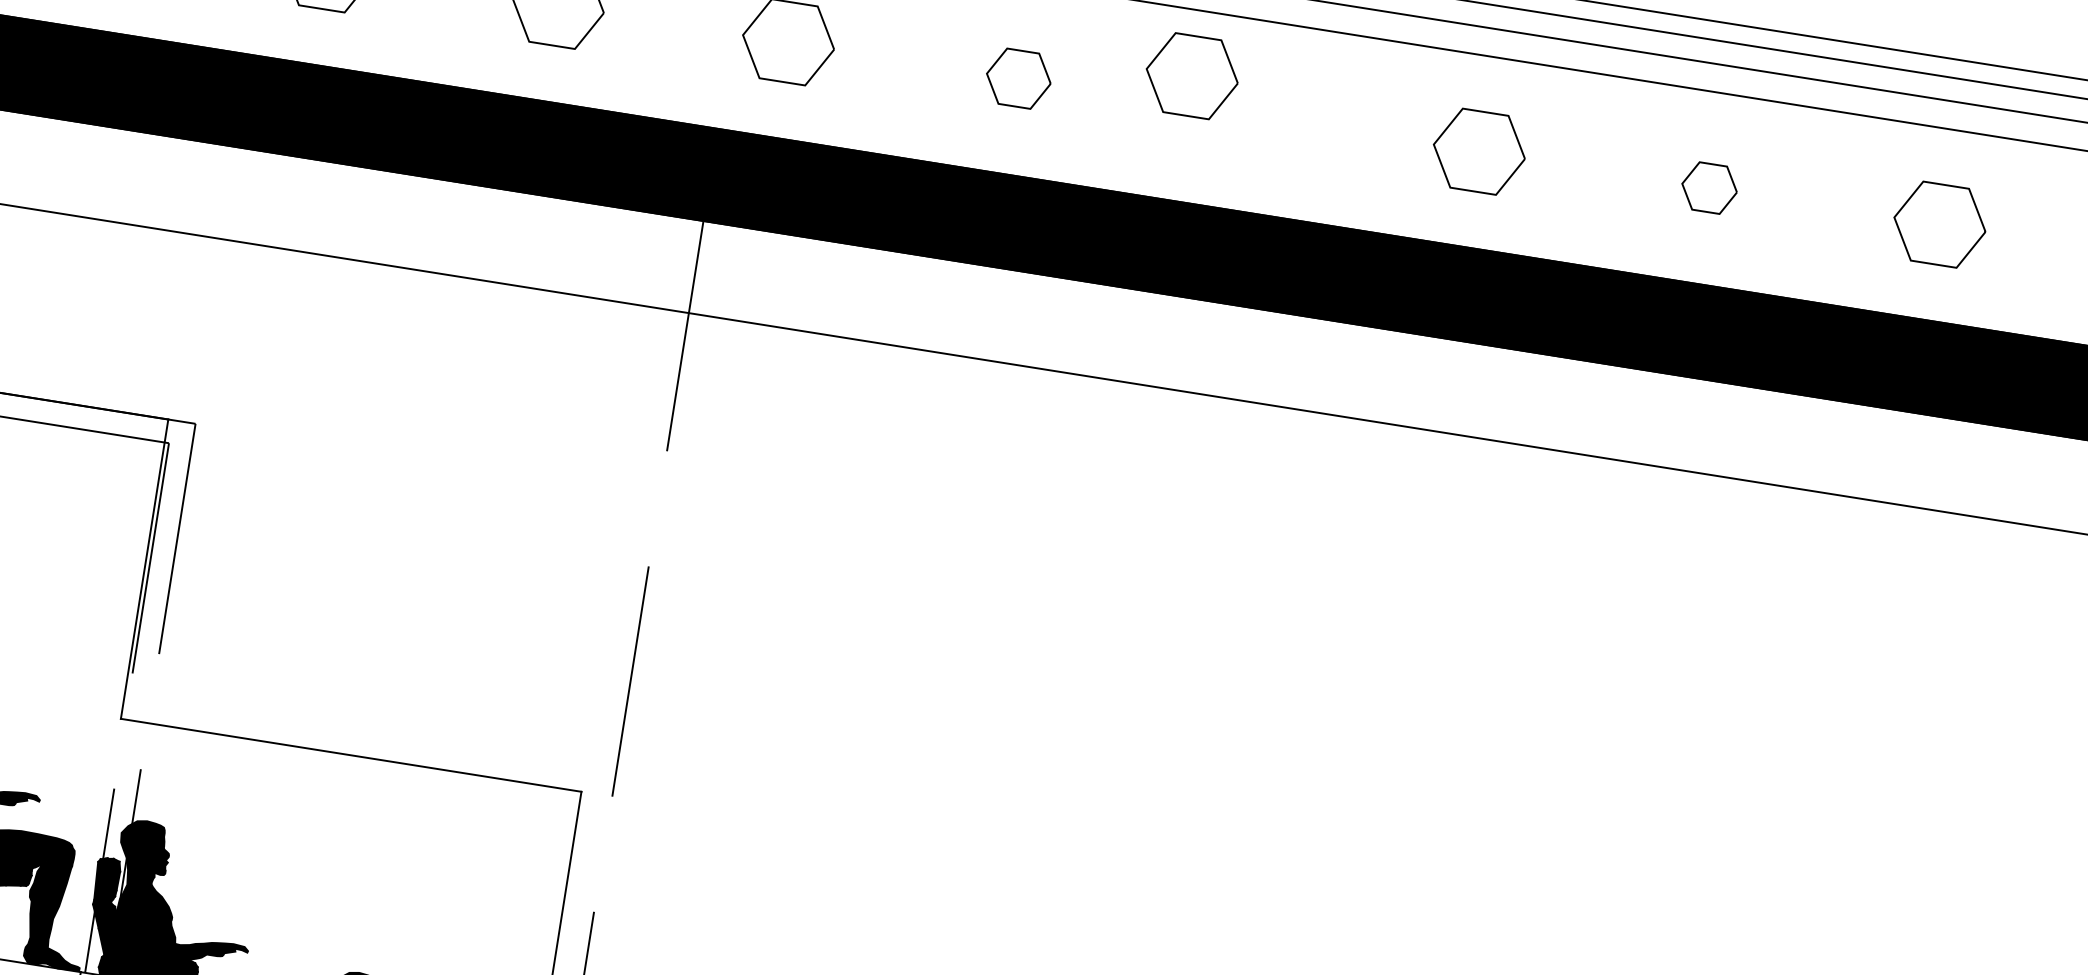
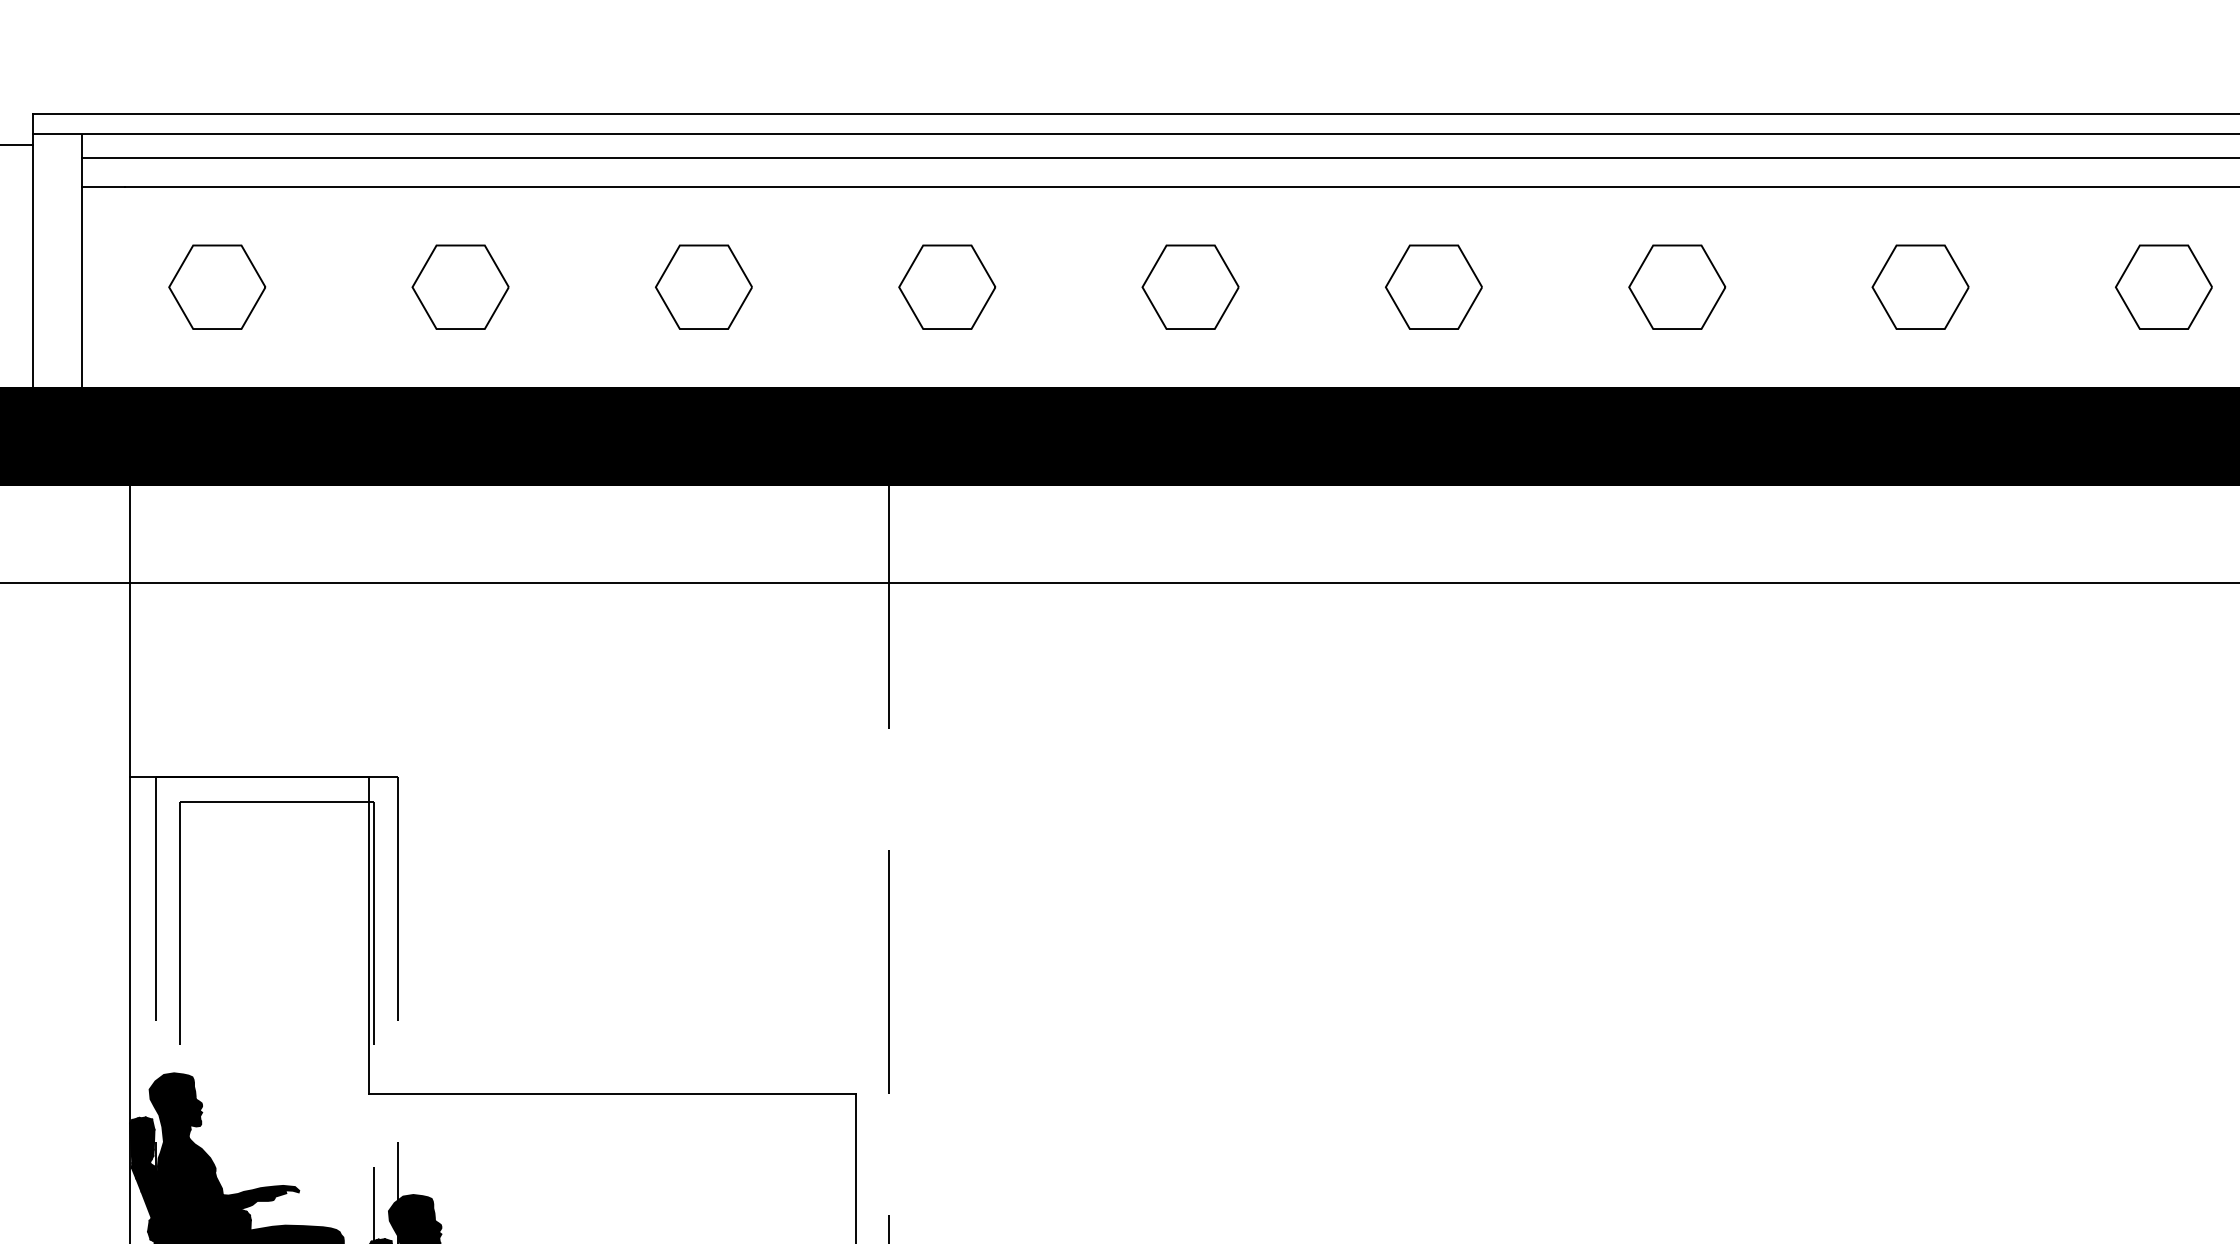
part: (1191, 75) -> (1433, 286), moved
part: (1018, 78) -> (1190, 286), size x1.43
part: (1709, 187) -> (1920, 286), size x1.67

